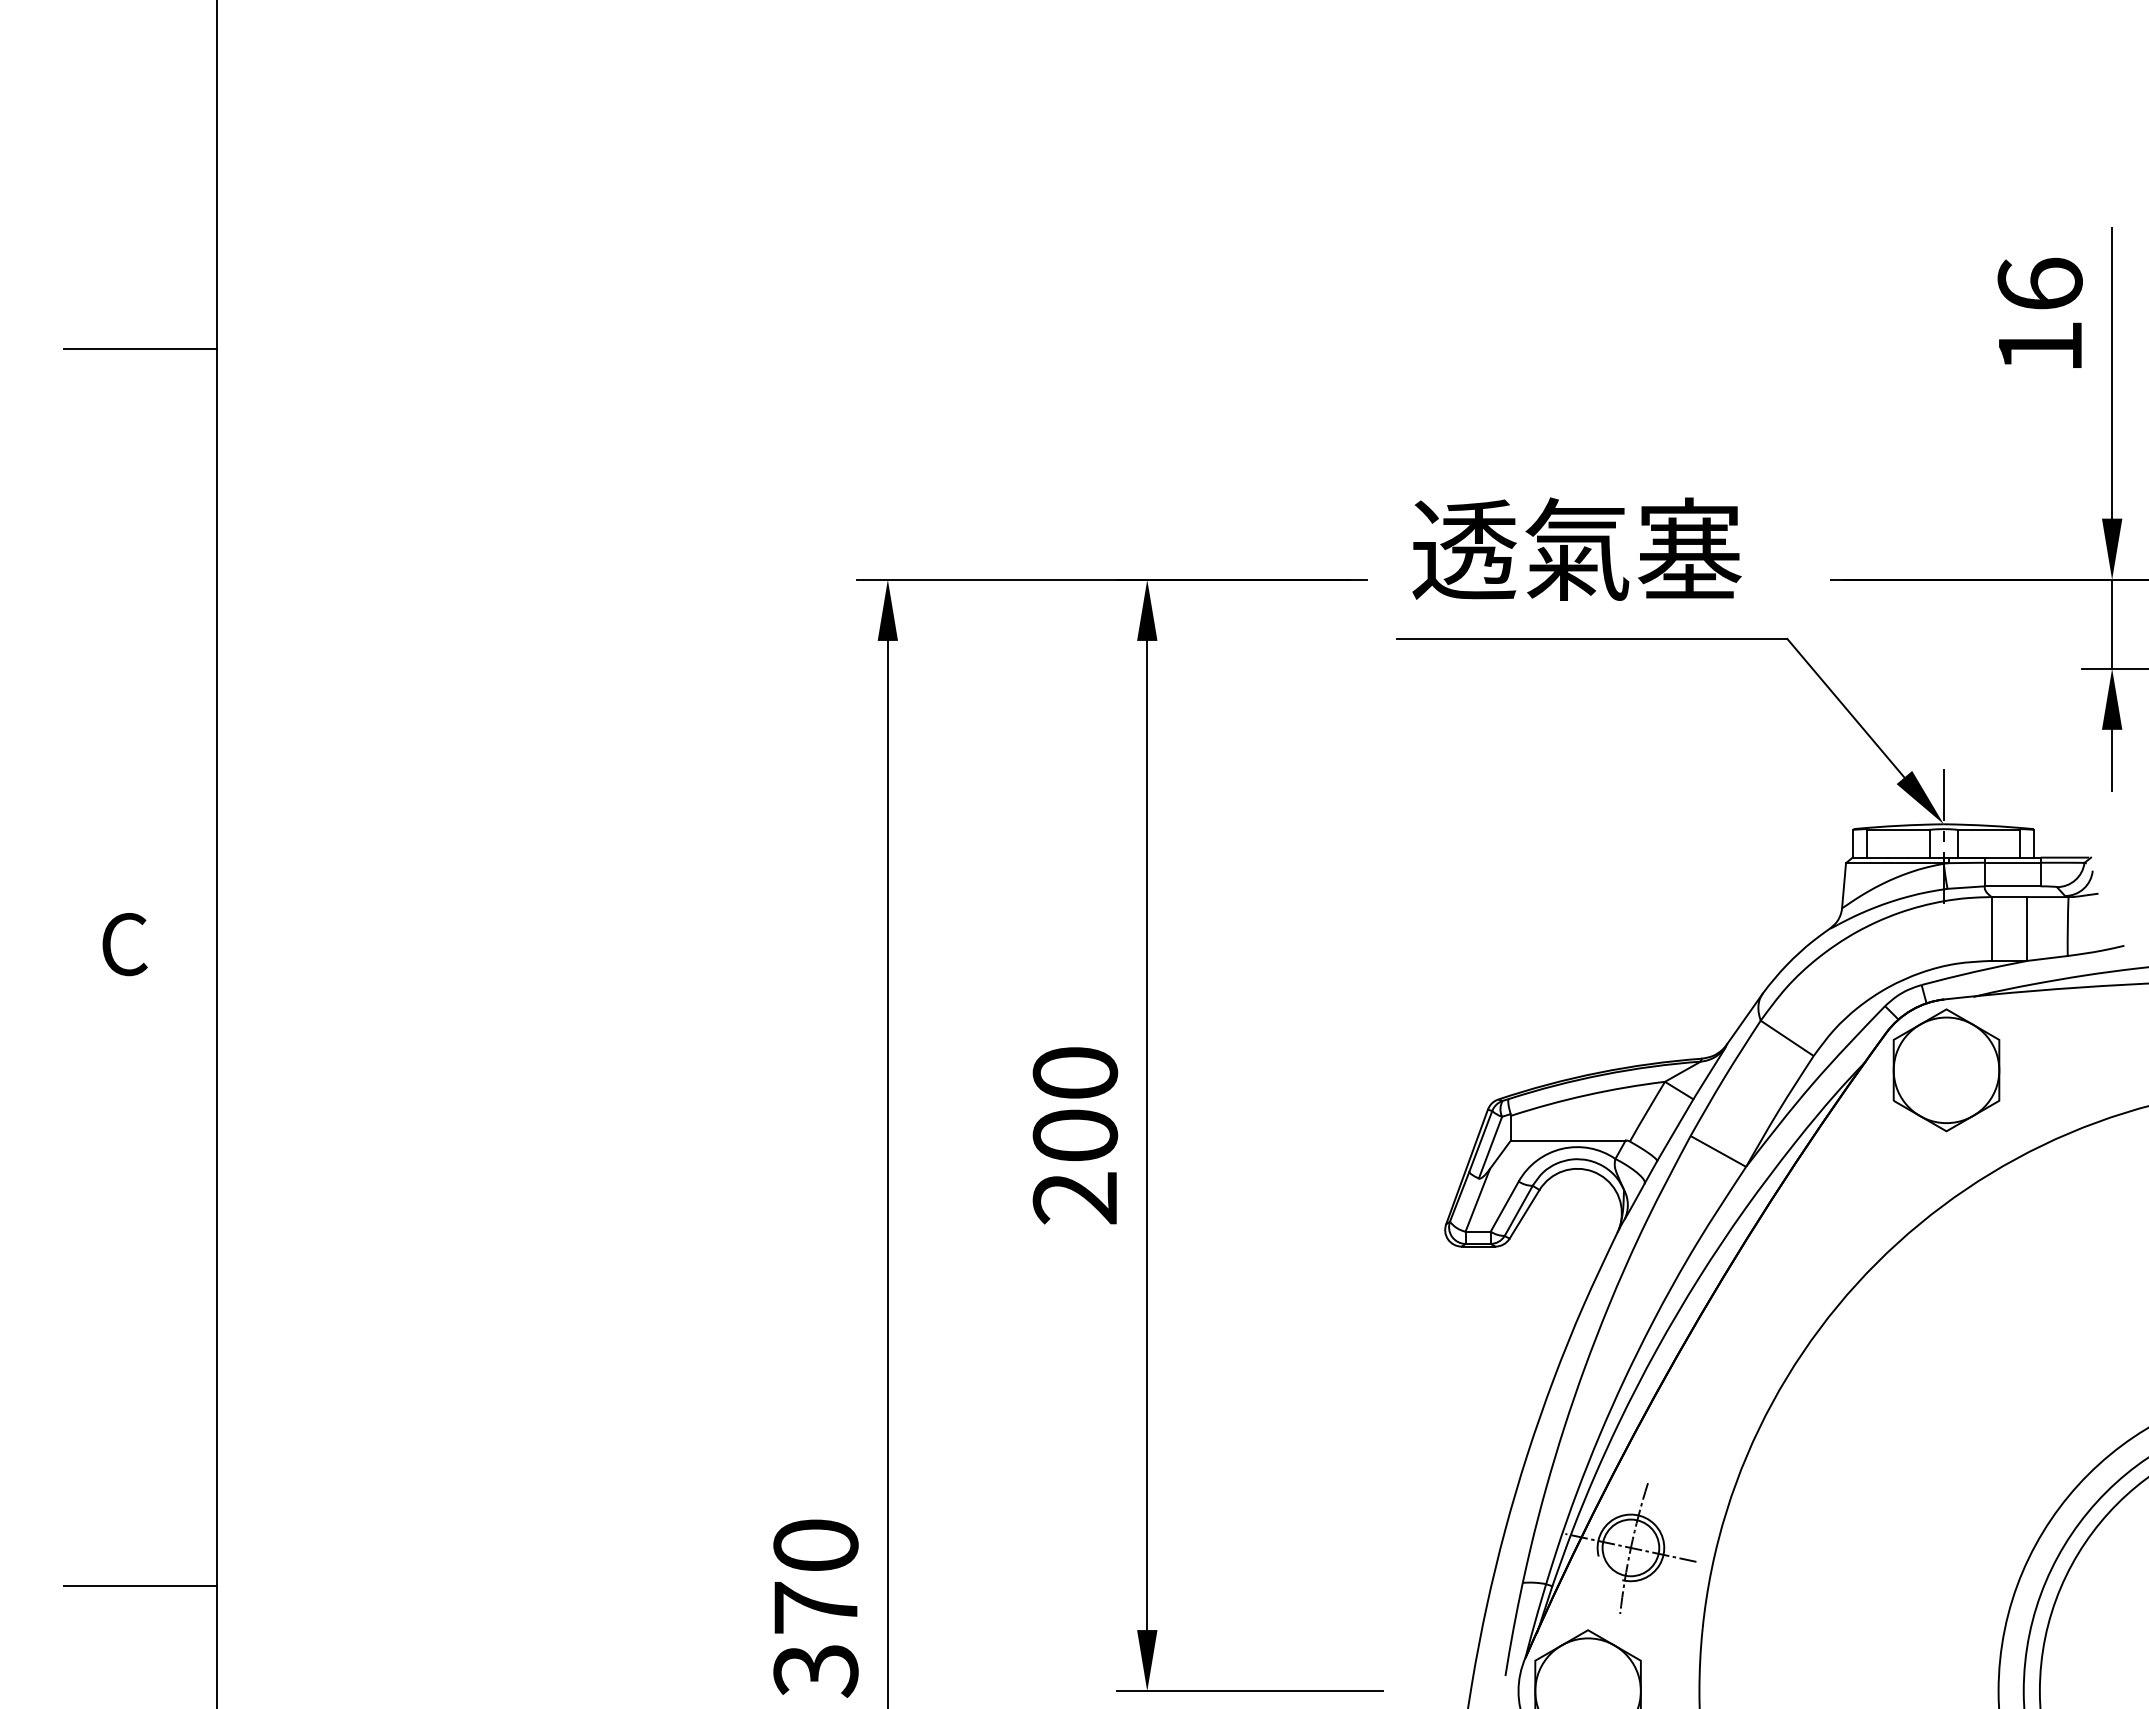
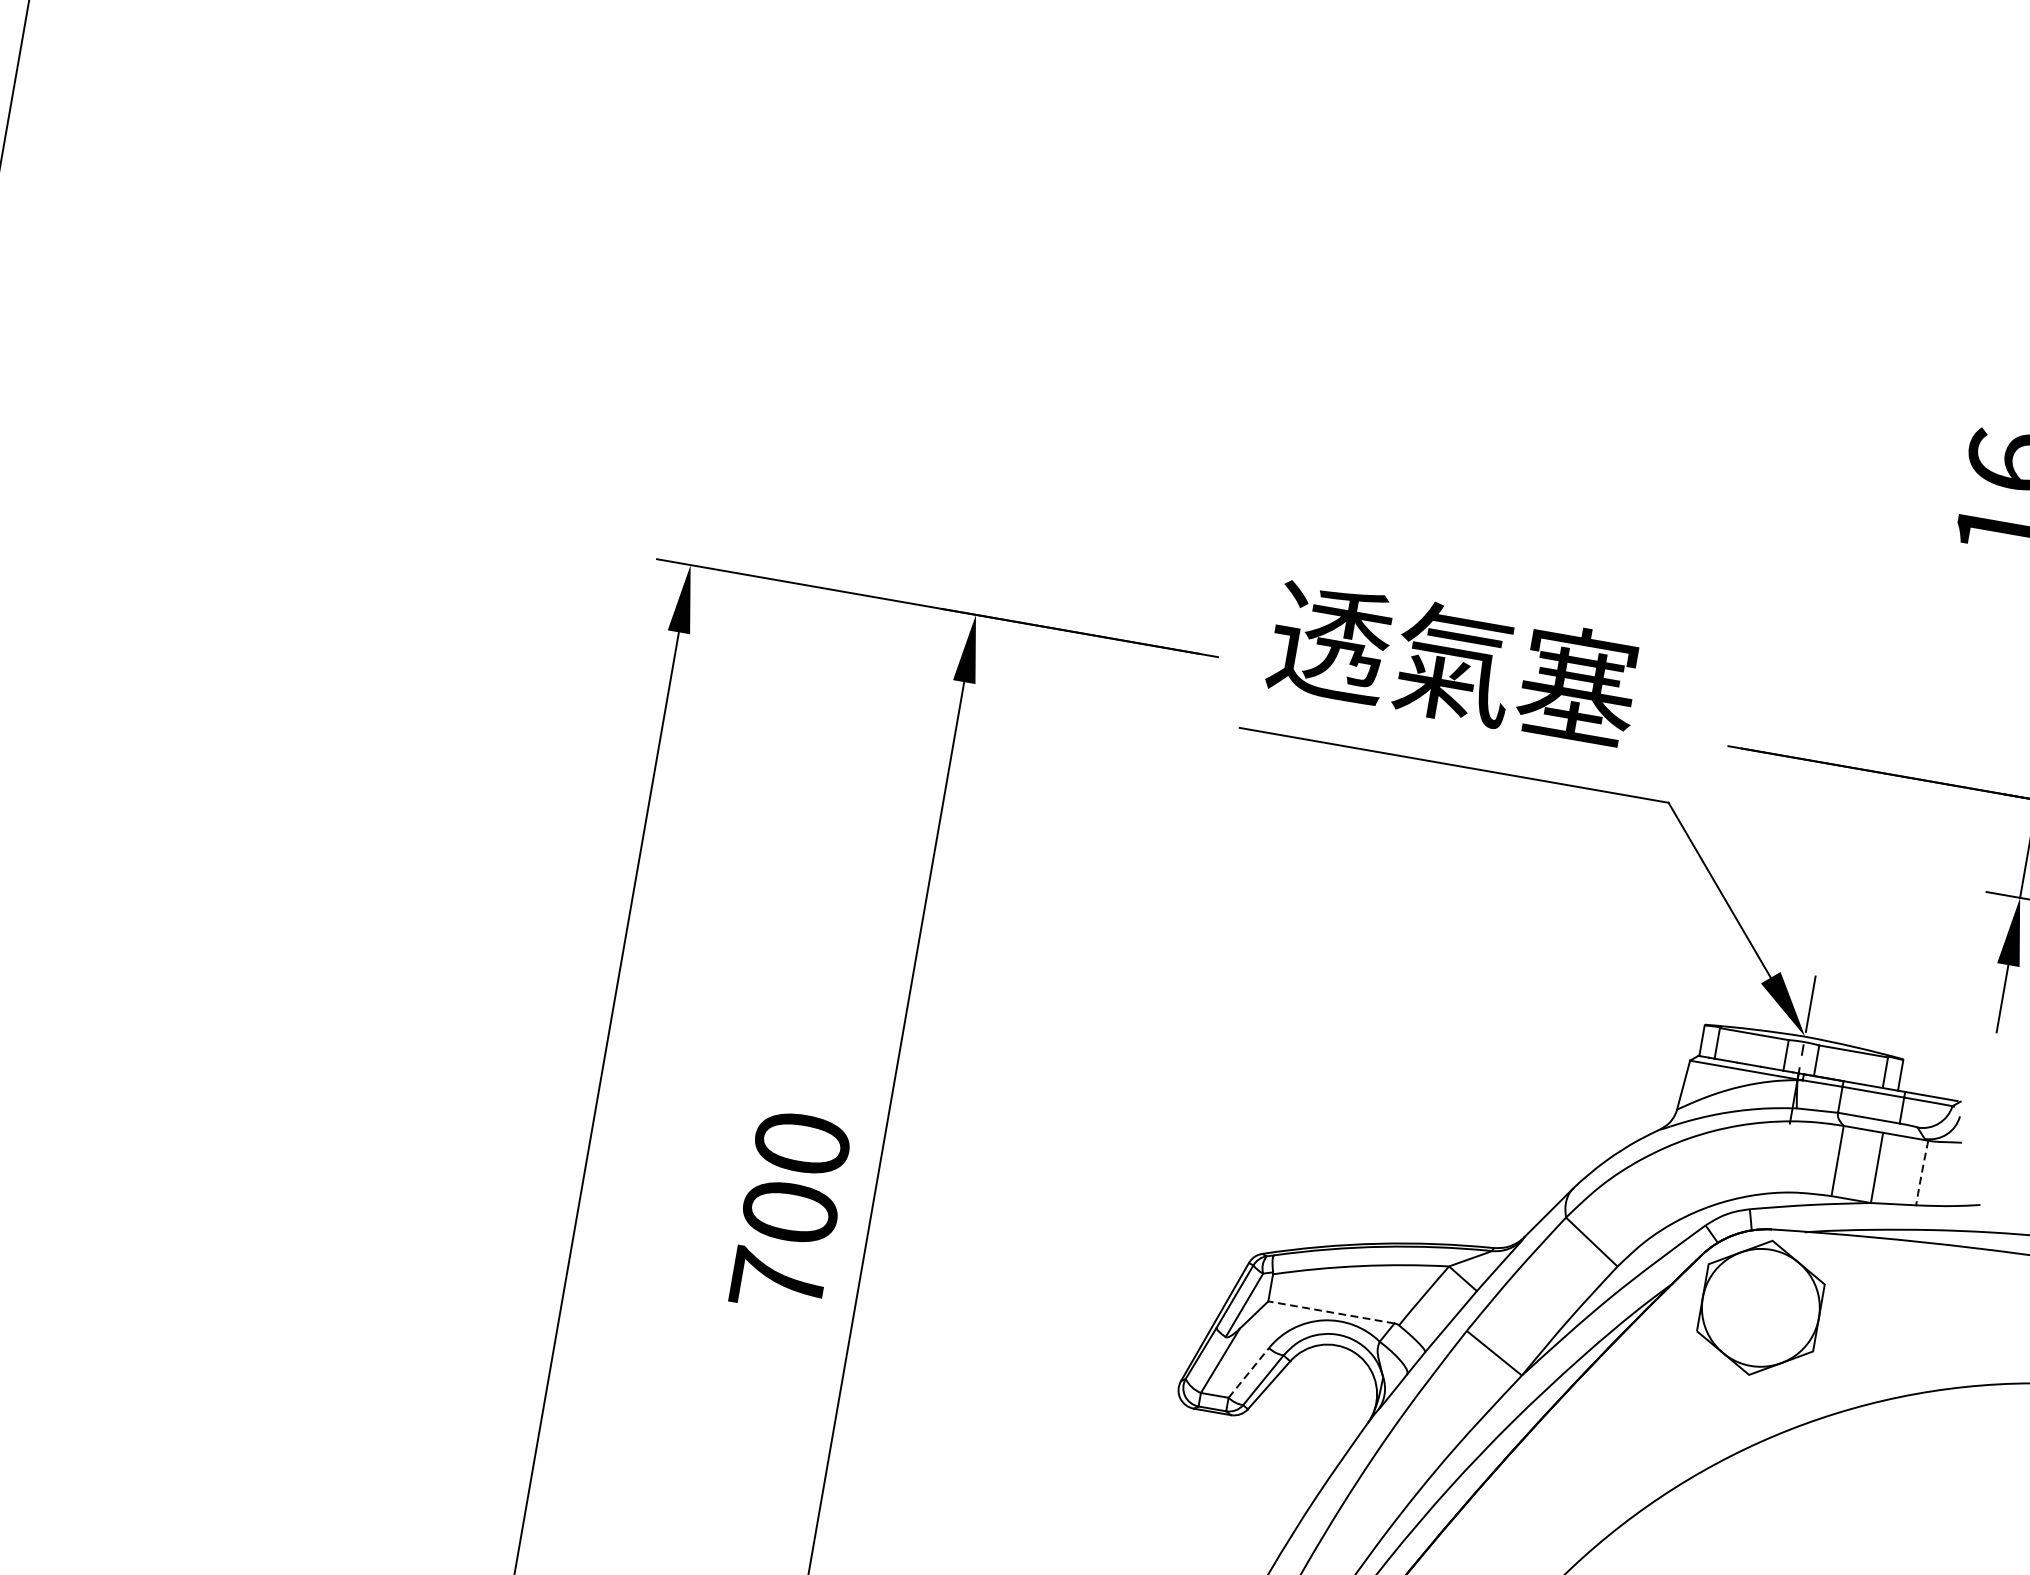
arc: (2067, 926) -> (1921, 1172), solid -> dashed
line: (1567, 1140) -> (1330, 1312), solid -> dashed
text: (1074, 1198) -> (777, 1281), 200 -> 700
line: (1504, 1206) -> (1248, 1372), solid -> dashed

